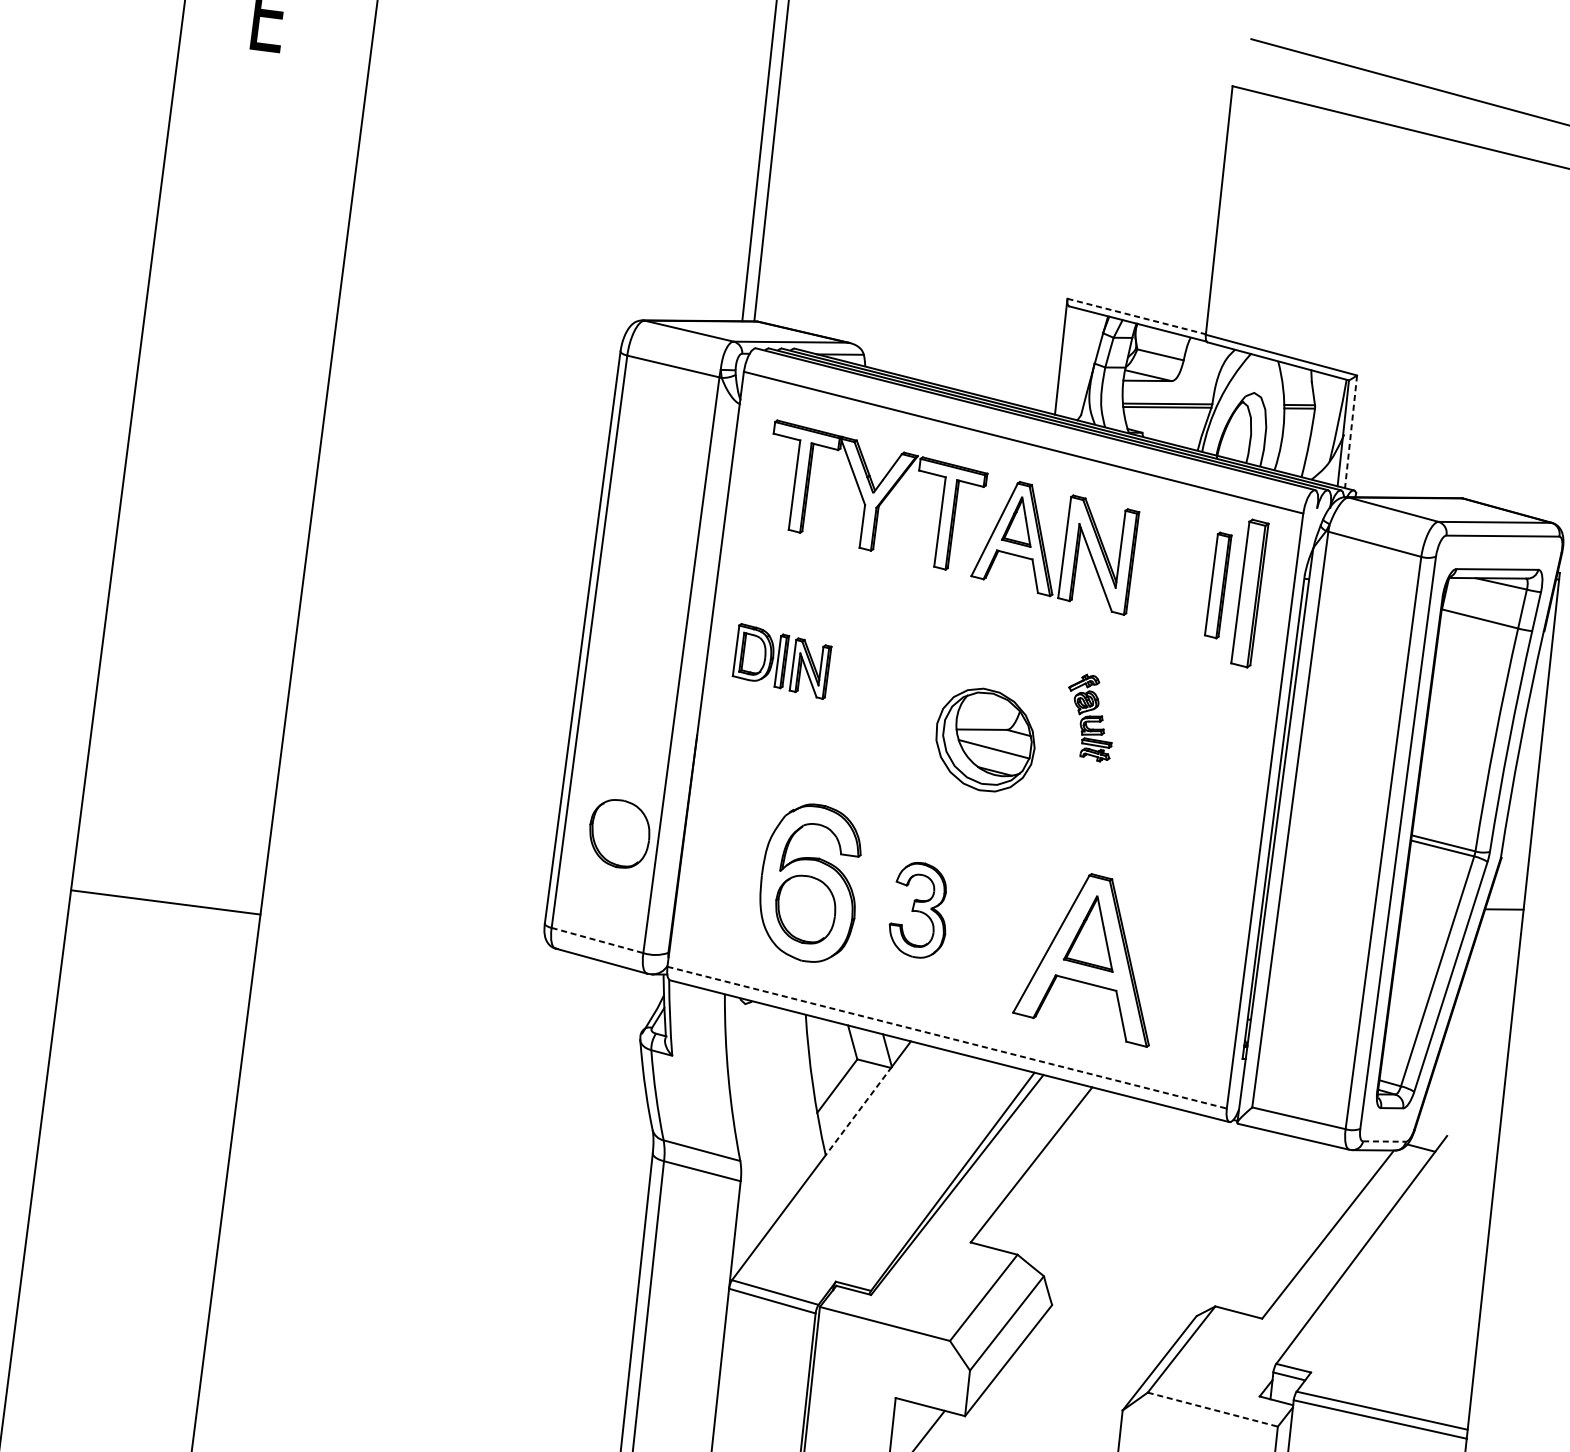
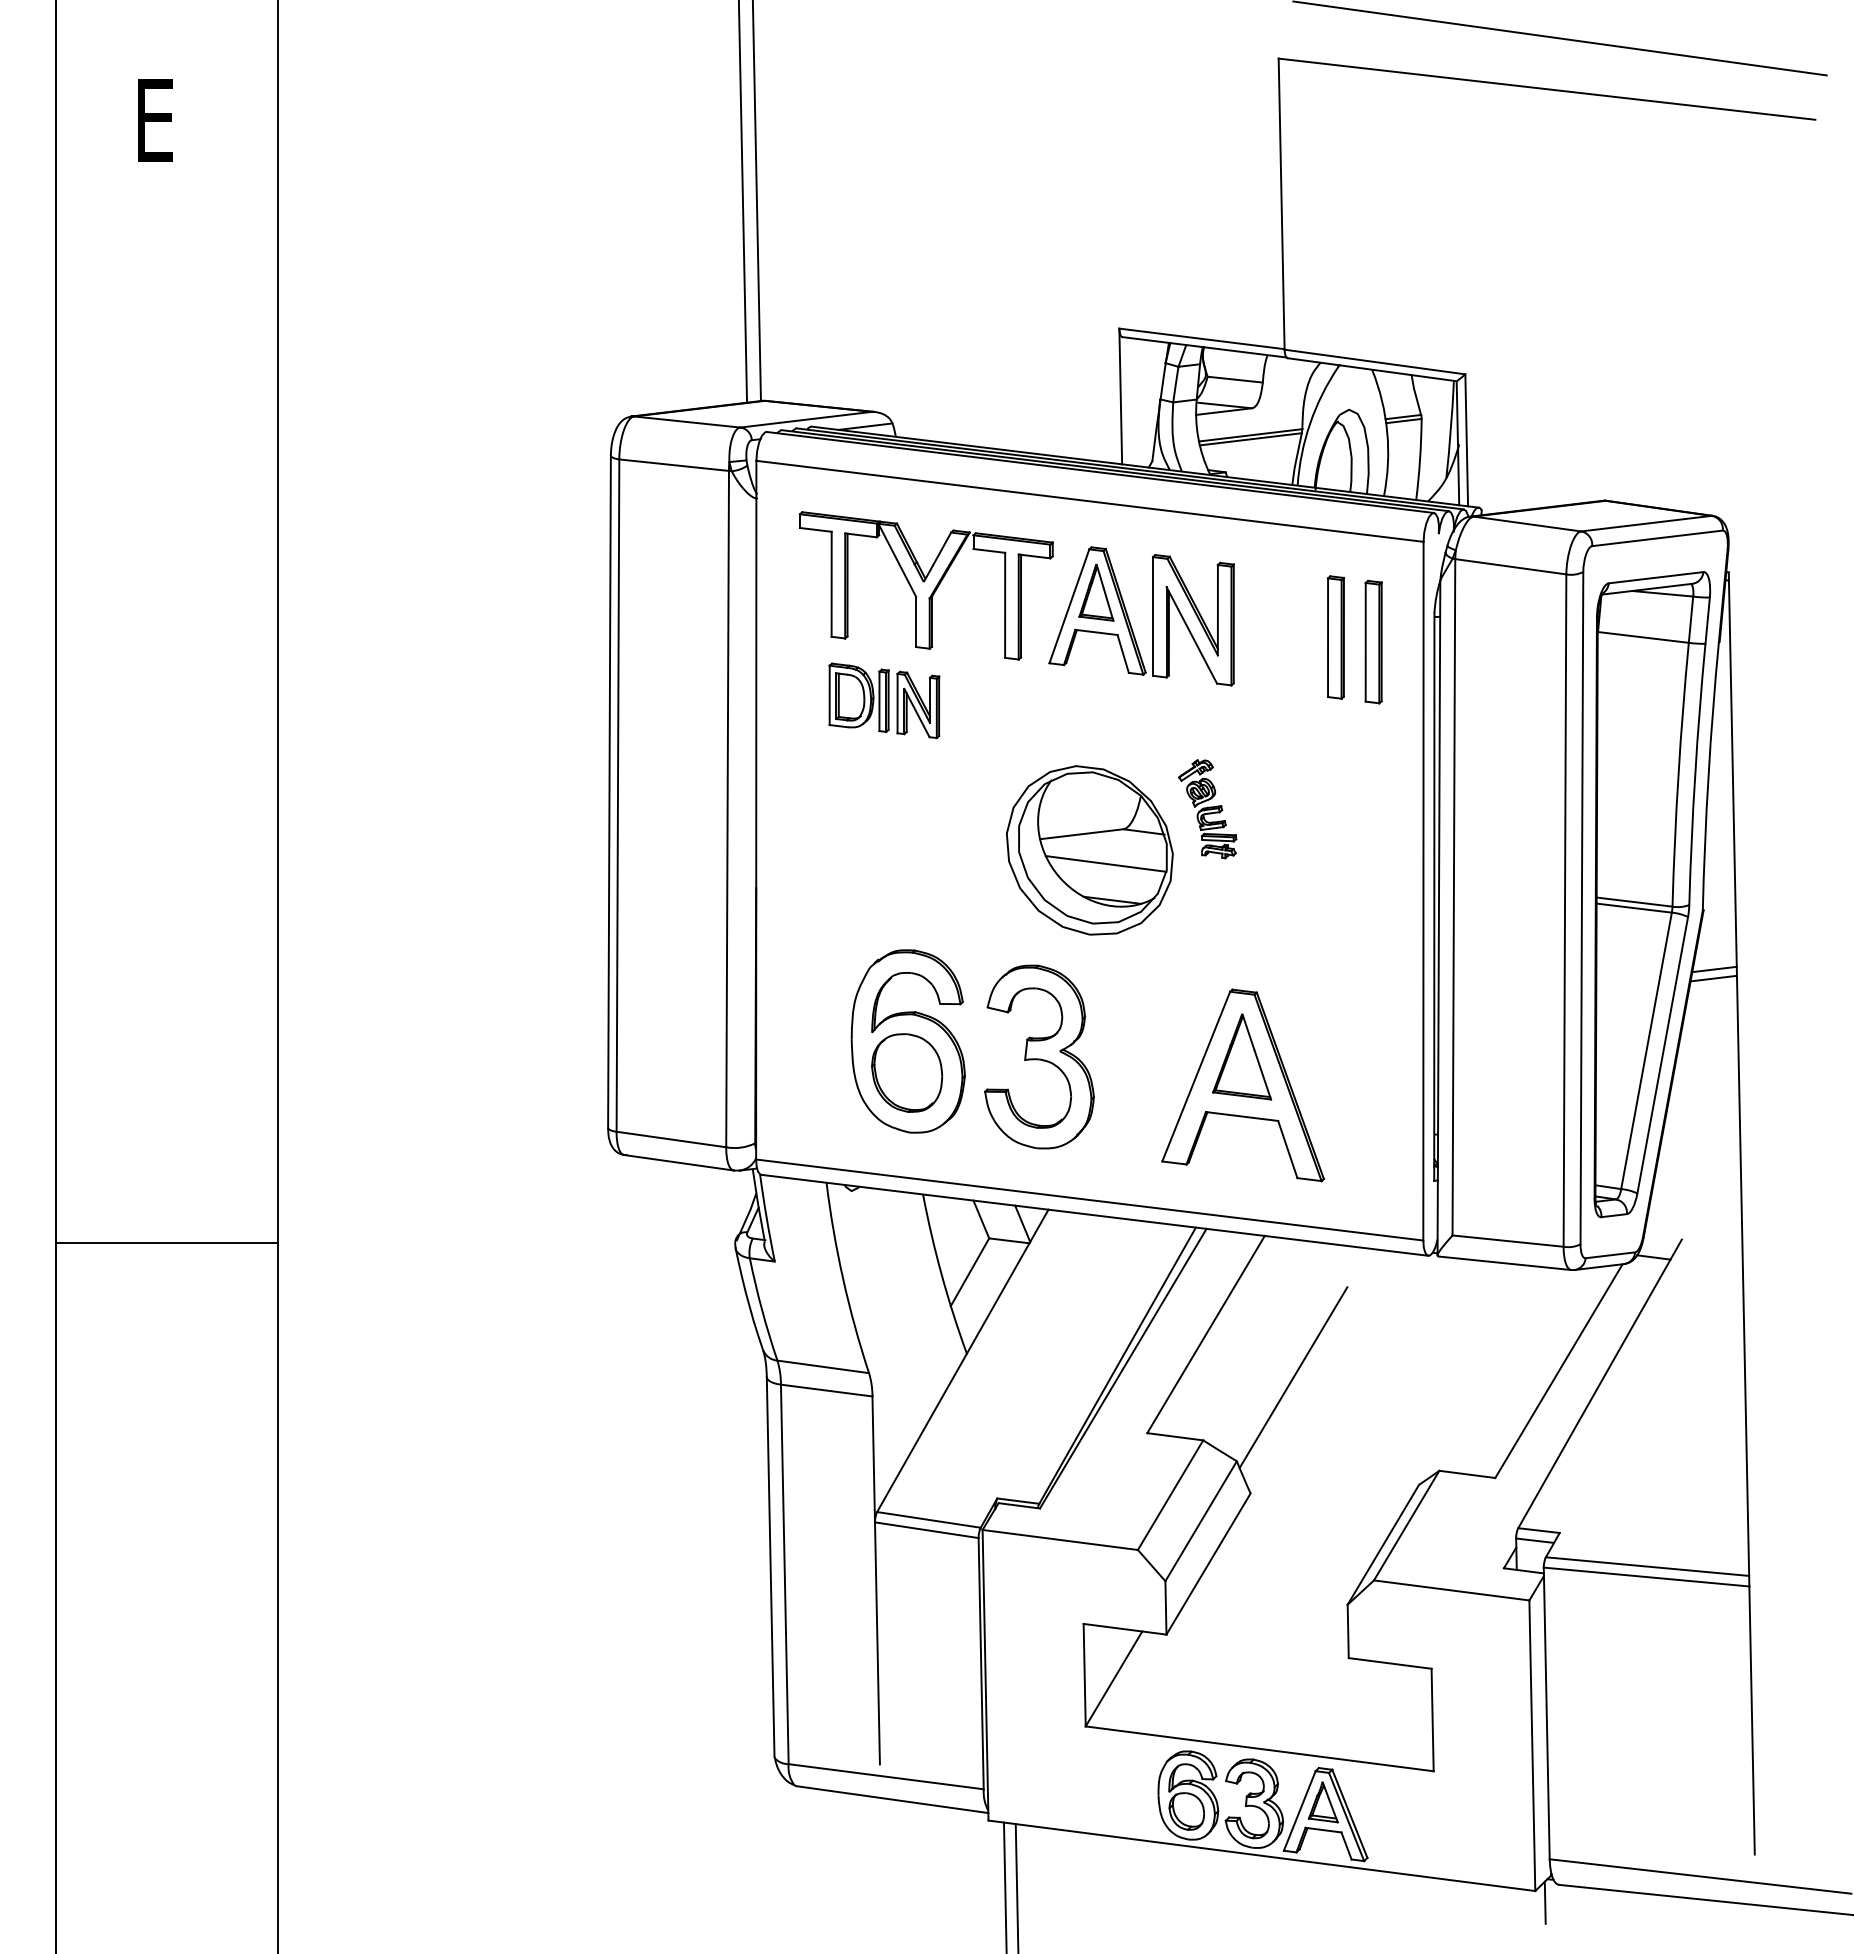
line: (1137, 316) -> (1202, 338), dashed -> solid
line: (1350, 431) -> (1466, 440), dashed -> solid
part: (1249, 592) -> (1373, 641), size x0.71
part: (782, 661) -> (884, 700), moved
part: (985, 739) -> (1089, 850), size x1.43
part: (619, 833) -> (681, 1012), removed
line: (165, 902) -> (166, 1243), moved
part: (920, 909) -> (1039, 1056), size x1.67
line: (1502, 917) -> (1713, 978), added
line: (597, 940) -> (671, 1139), dashed -> solid
line: (947, 1038) -> (1090, 1200), dashed -> solid
line: (858, 1111) -> (998, 1298), dashed -> solid
line: (1384, 1141) -> (1610, 1255), dashed -> solid
line: (1101, 1211) -> (1293, 1377), added
line: (1213, 1409) -> (1452, 1590), dashed -> solid

